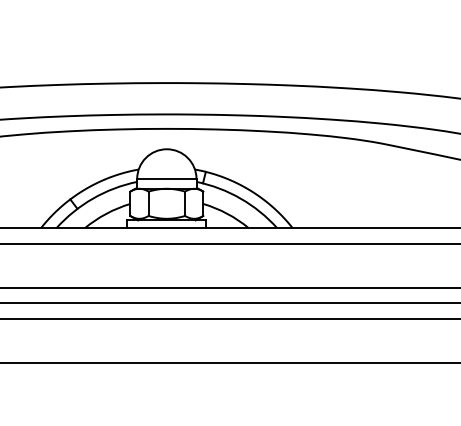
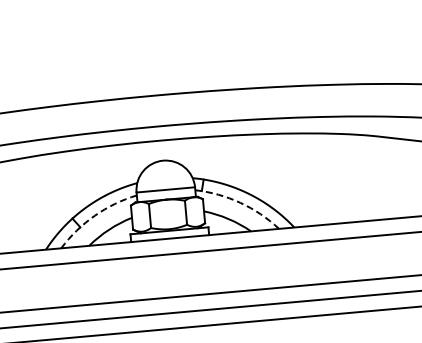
arc: (93, 198) -> (95, 215), solid -> dashed
arc: (240, 198) -> (240, 202), solid -> dashed

